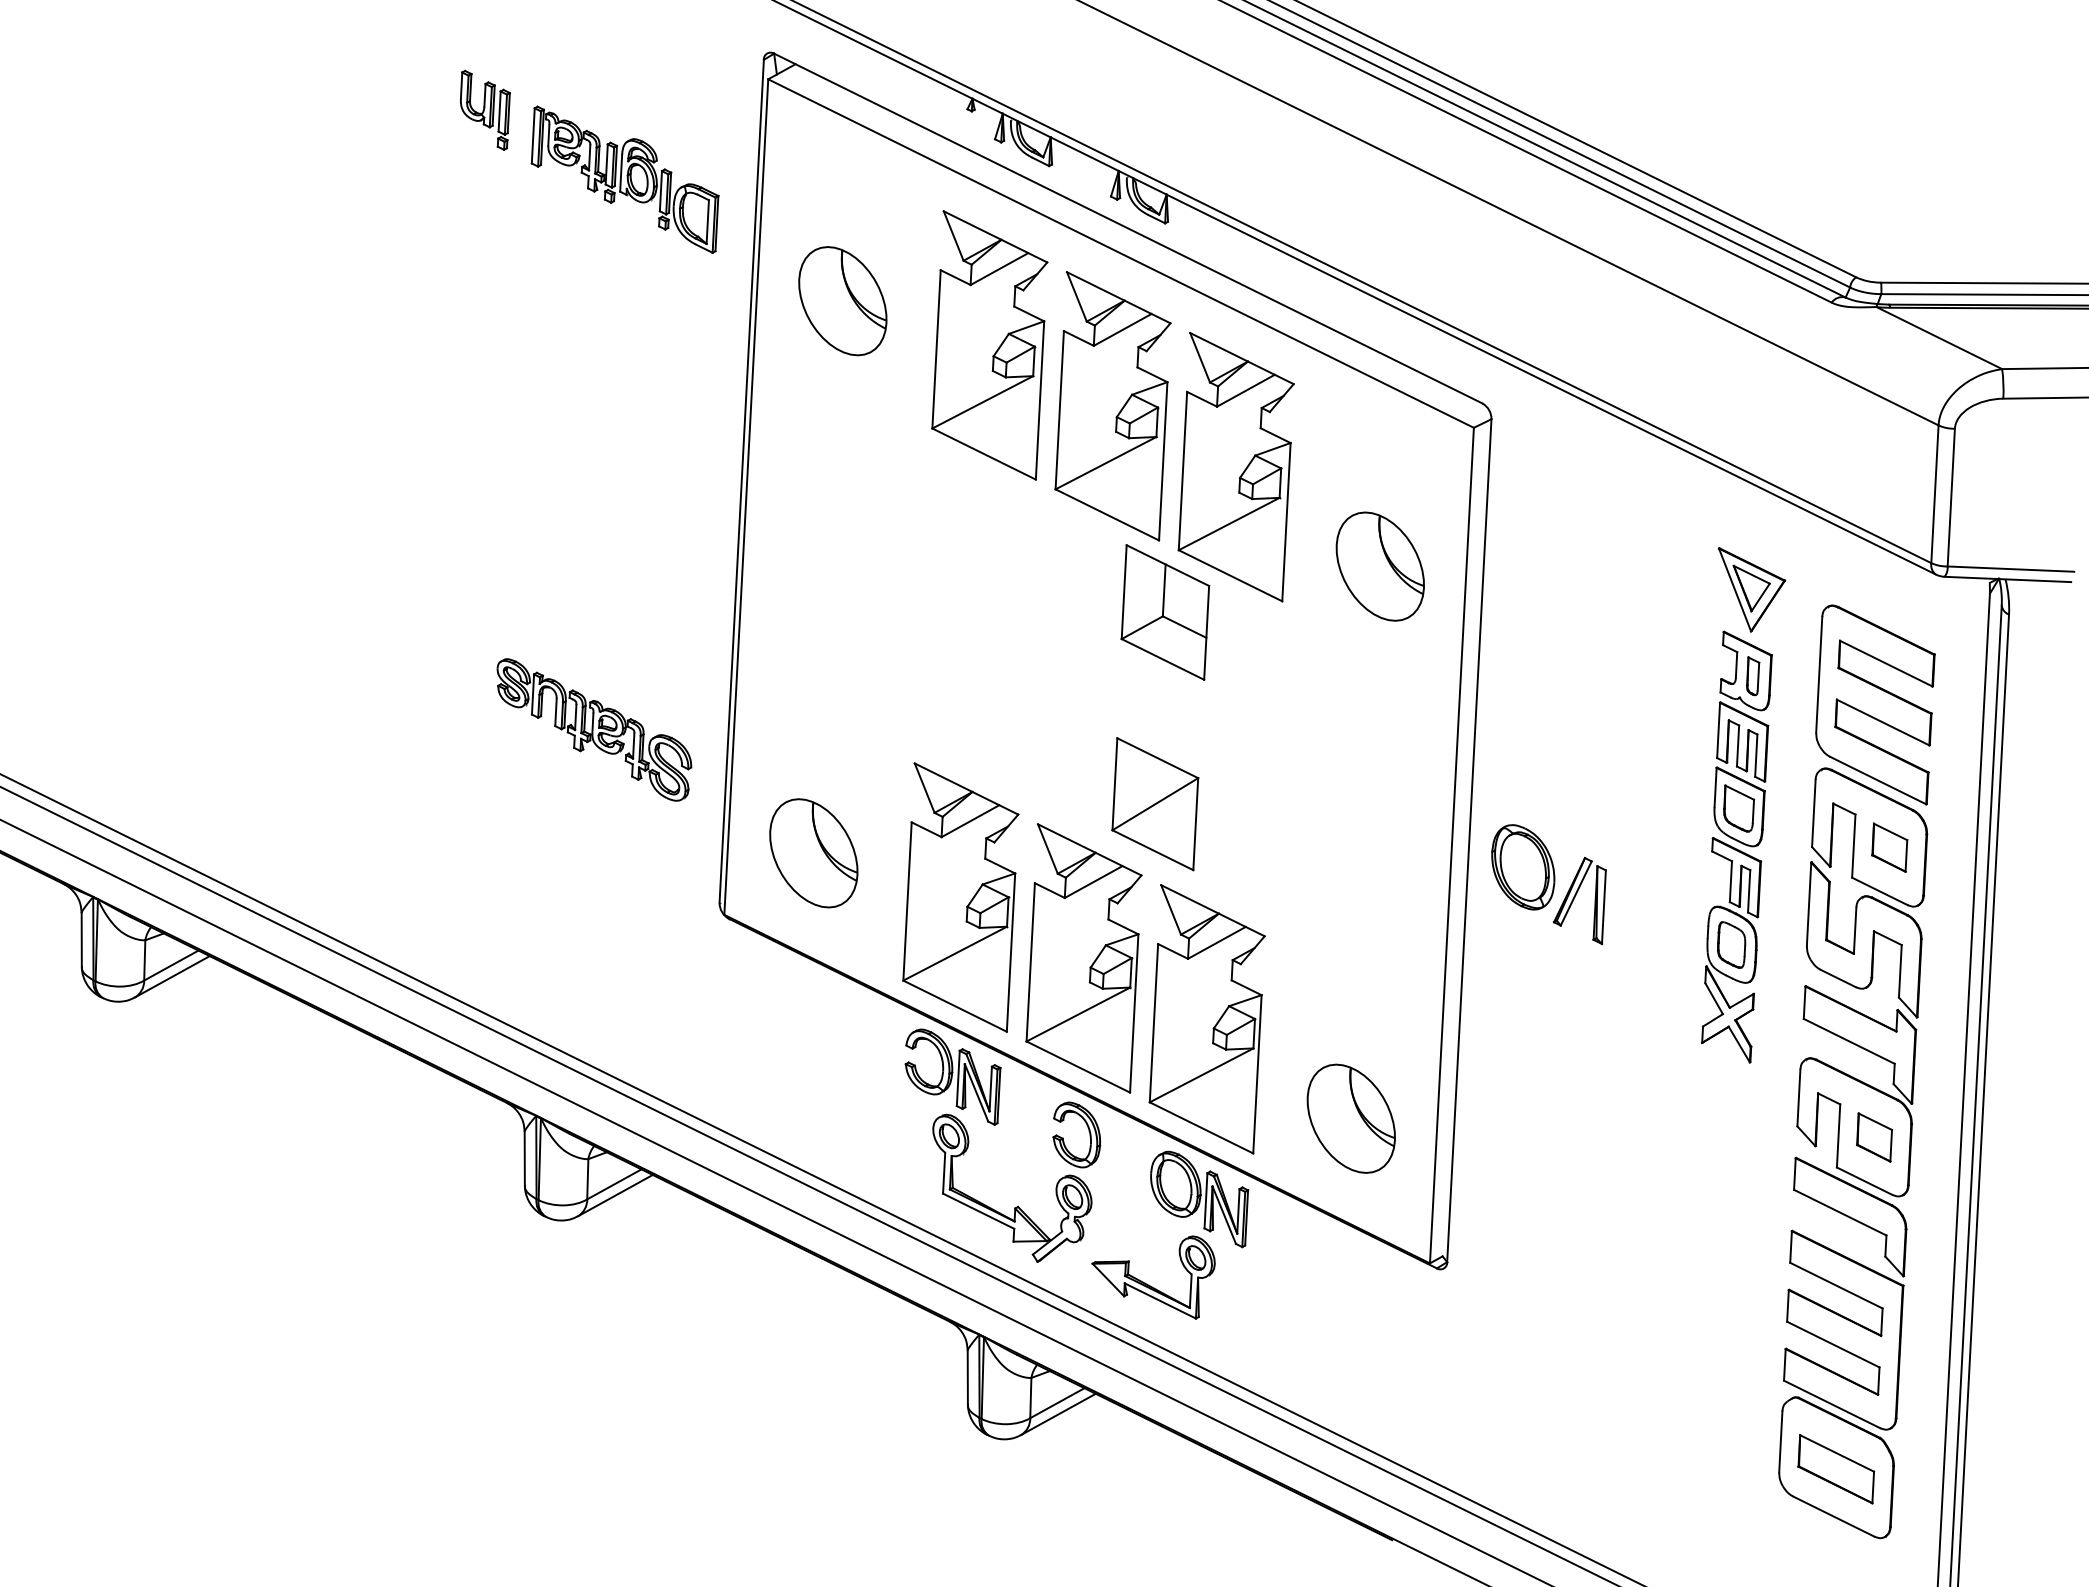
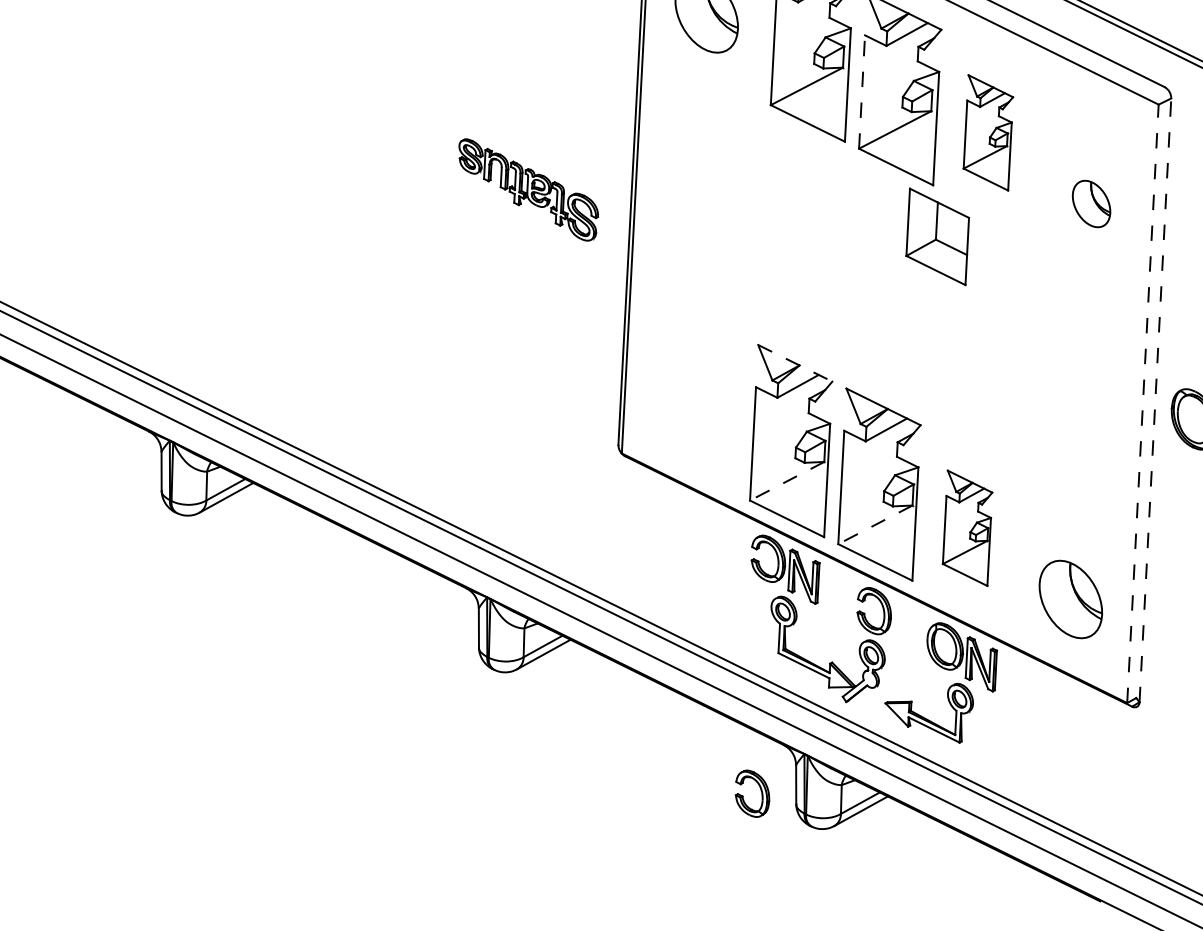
line: (1059, 409) -> (861, 91), solid -> dashed
part: (1235, 467) -> (987, 133), size x0.6
part: (1379, 566) -> (1091, 203), size x0.6
part: (594, 729) -> (528, 189), moved
line: (966, 789) -> (795, 363), solid -> dashed
part: (1155, 804) -> (930, 374), removed
line: (1469, 840) -> (1155, 400), solid -> dashed
line: (1451, 845) -> (1142, 403), solid -> dashed
part: (813, 853) -> (685, 409), removed
line: (954, 953) -> (786, 481), solid -> dashed
line: (1077, 1014) -> (874, 524), solid -> dashed
part: (1206, 1019) -> (967, 528), size x0.6
part: (918, 1386) -> (760, 791), added

